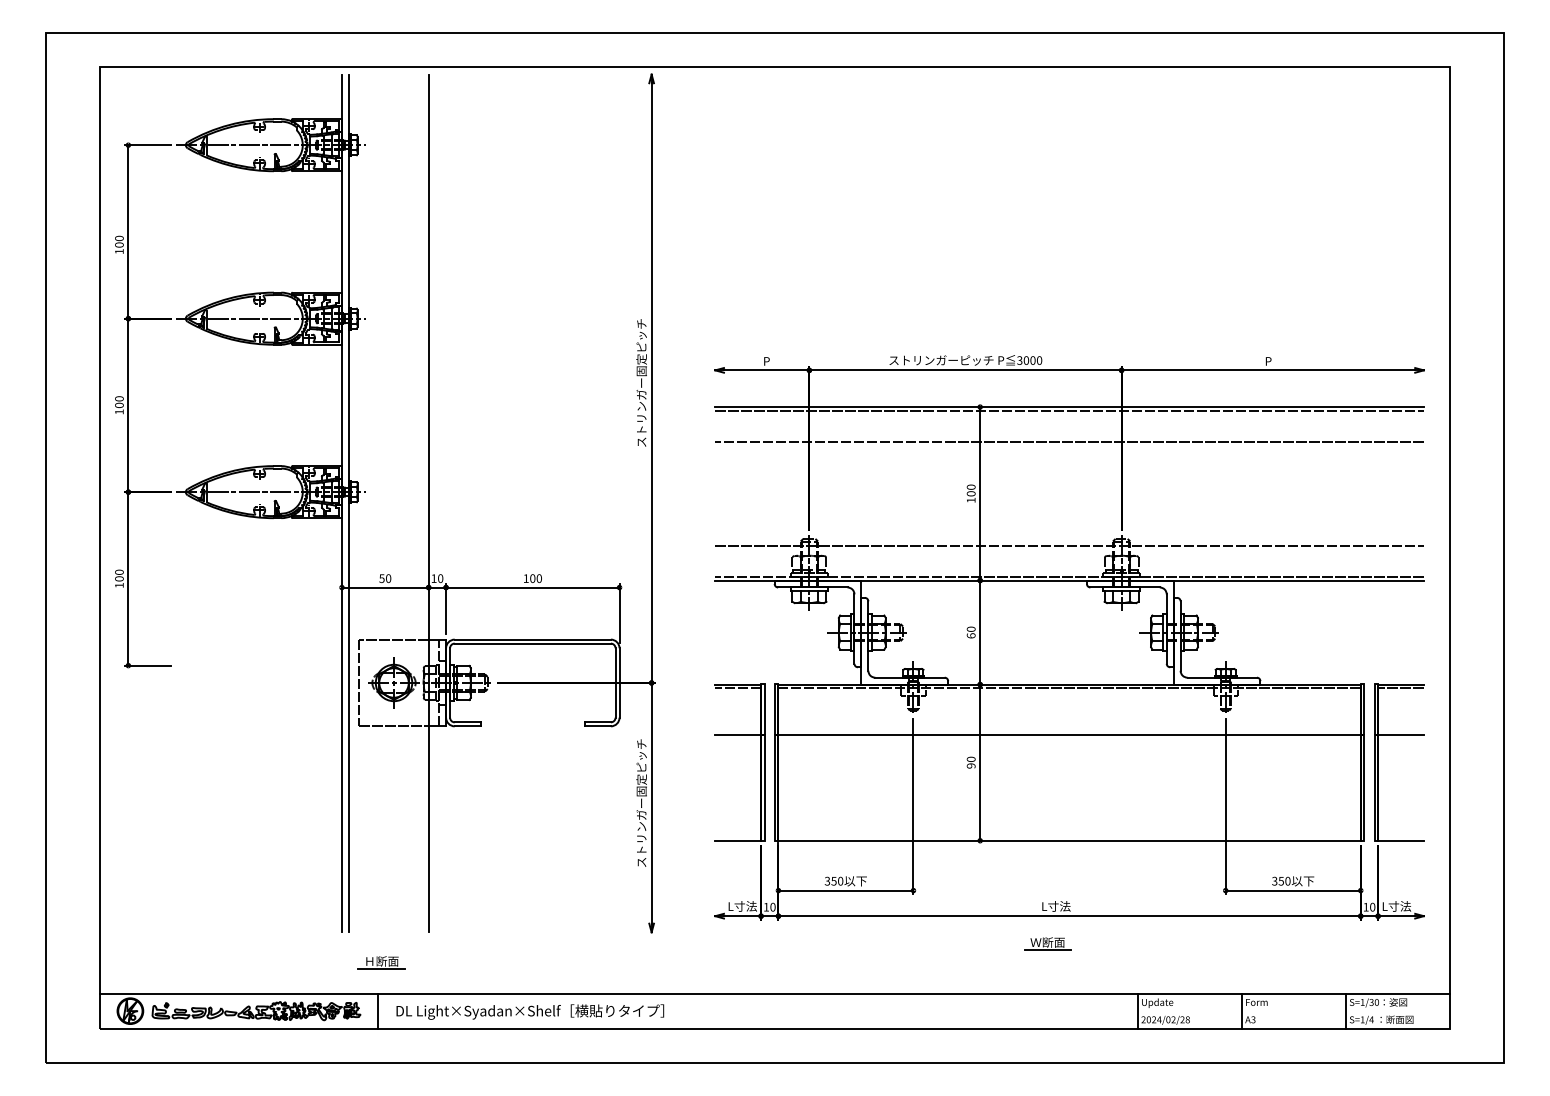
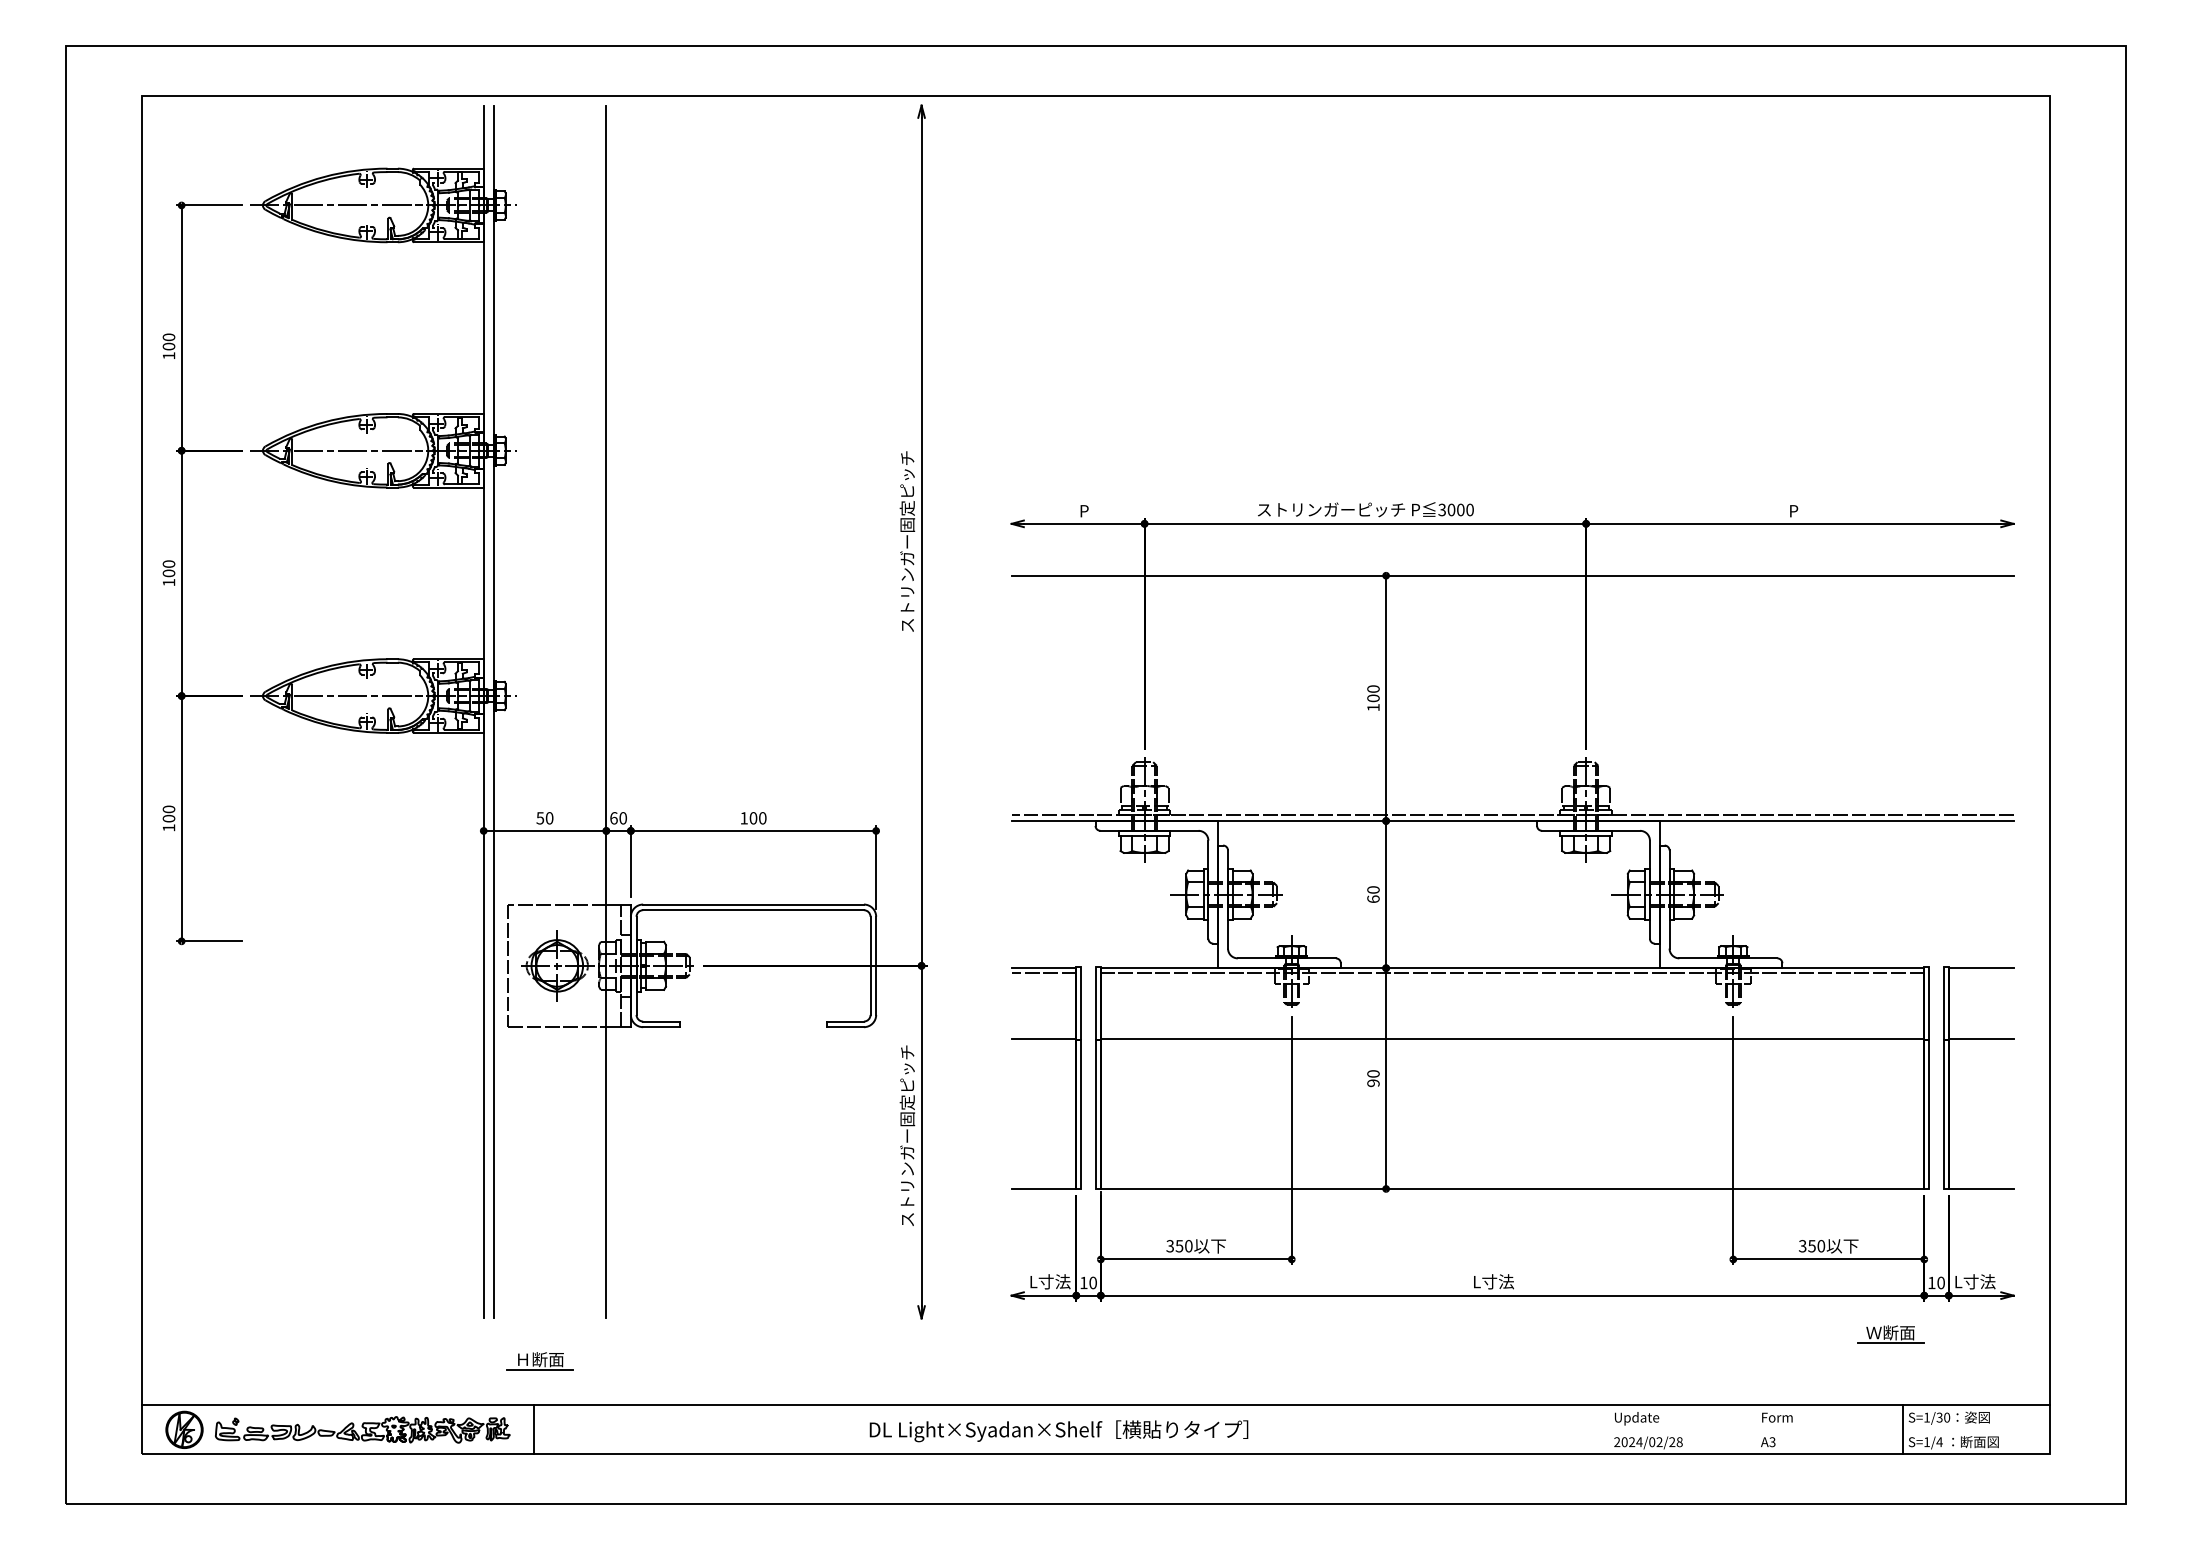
line: (1069, 411) -> (1512, 581), removed
line: (1069, 441) -> (1512, 624), removed
line: (1069, 545) -> (1512, 771), removed
text: (433, 578) -> (613, 818), 10 -> 60
line: (1400, 688) -> (1980, 973), removed
part: (1047, 943) -> (1890, 1334), moved
line: (1137, 1010) -> (1608, 1429), removed
line: (1241, 1010) -> (1755, 1429), removed
text: (529, 1012) -> (1058, 1431), moved

